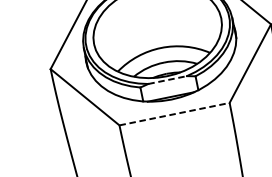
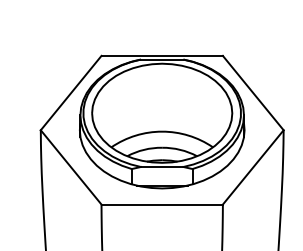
line: (167, 80) -> (162, 167), dashed -> solid
line: (174, 114) -> (162, 204), dashed -> solid

